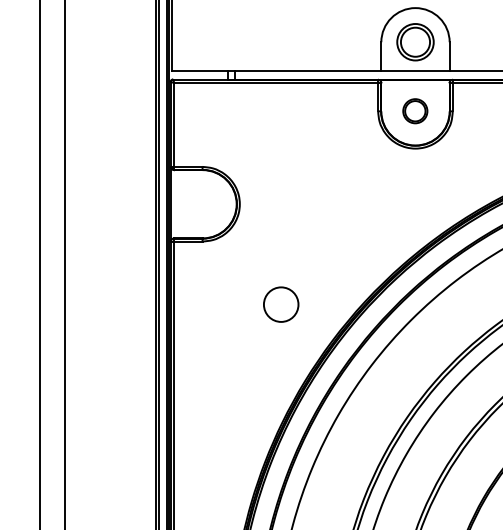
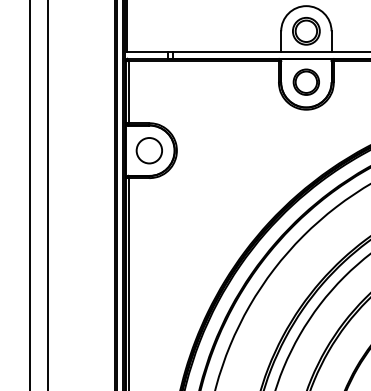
part: (414, 110) -> (305, 81), size x1.43
circle: (279, 304) -> (148, 150), moved

